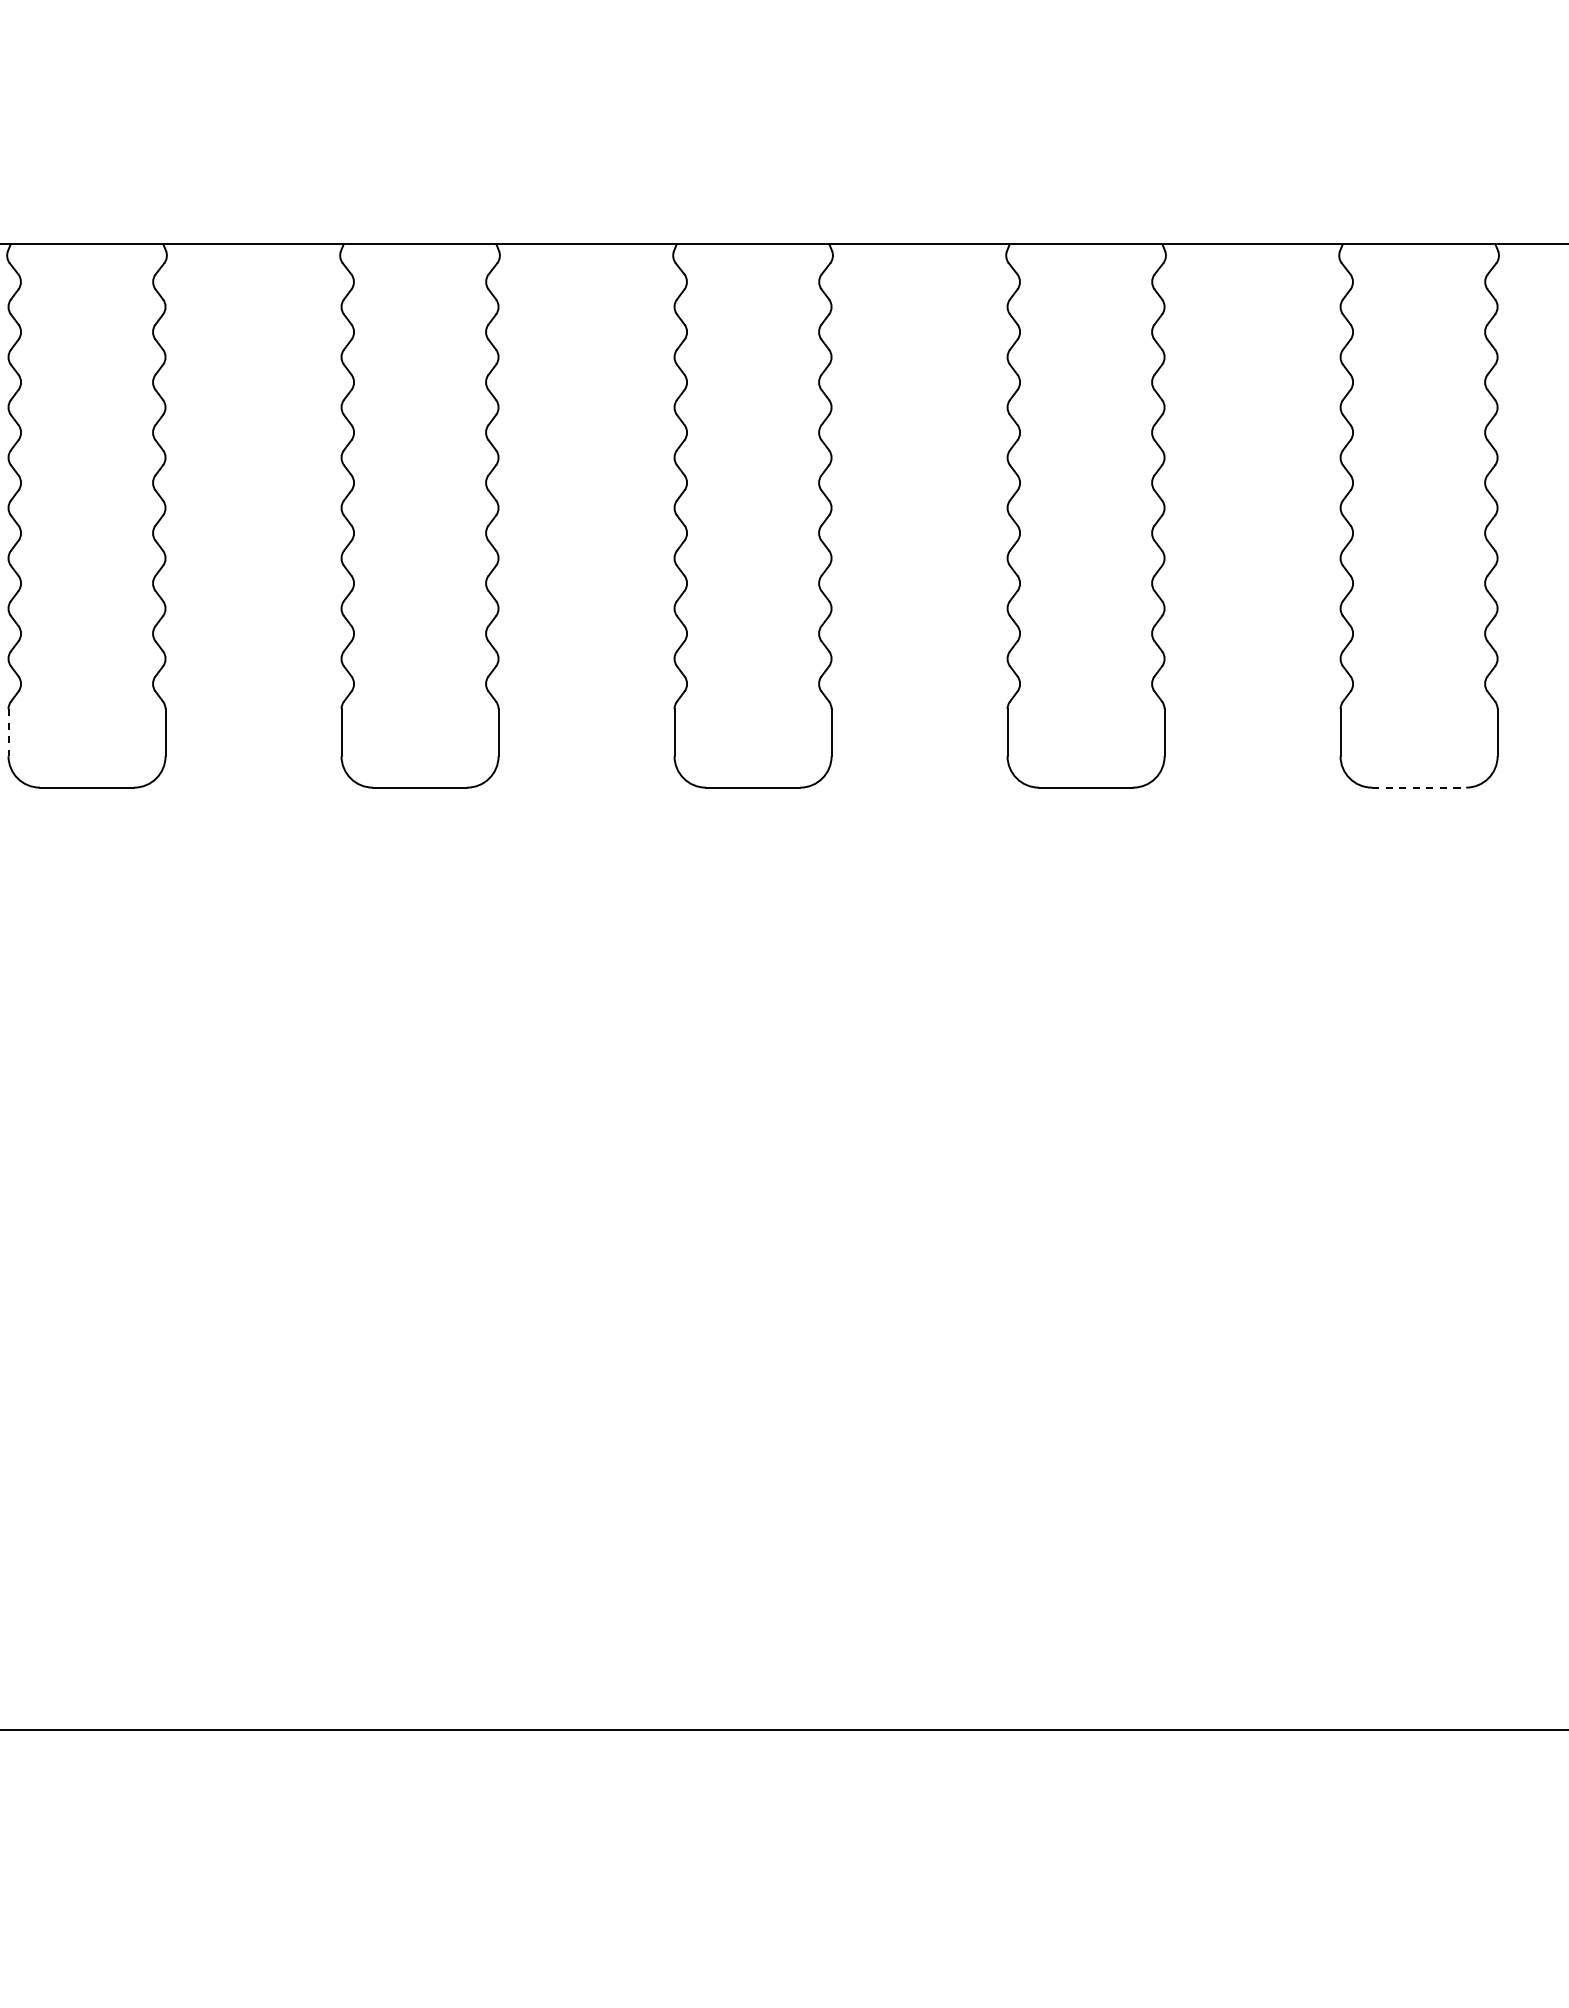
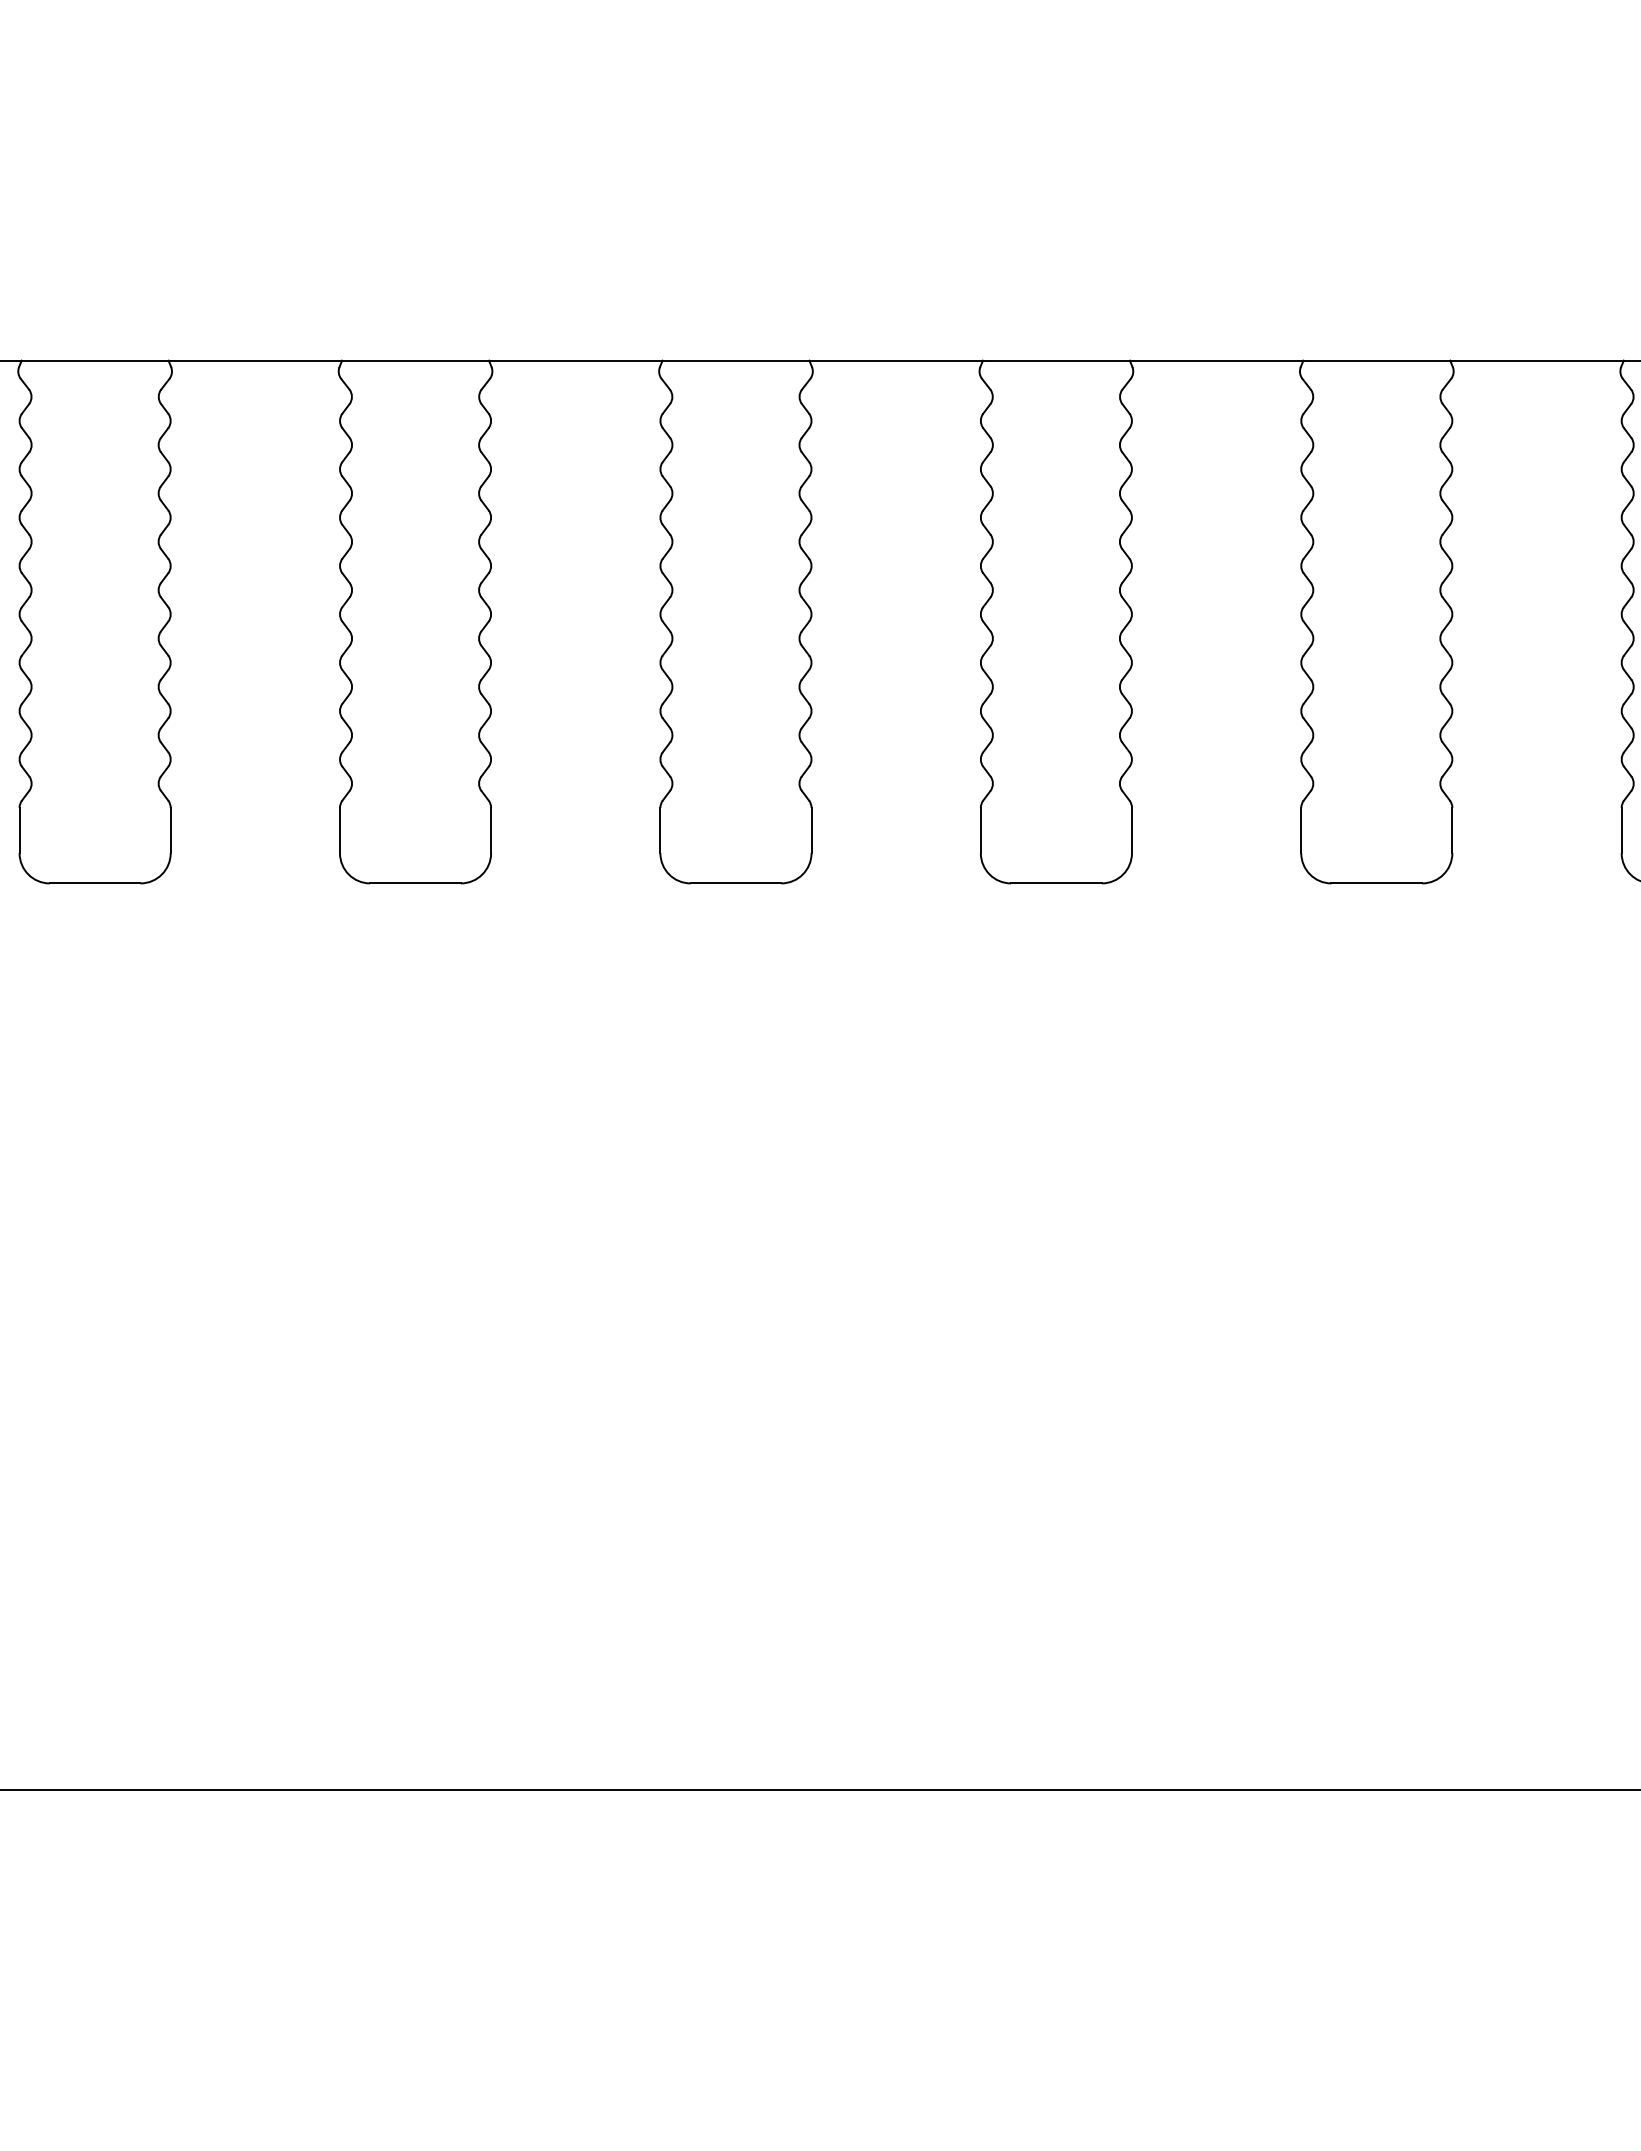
line: (8, 732) -> (19, 830), dashed -> solid
line: (1419, 787) -> (1377, 883), dashed -> solid

